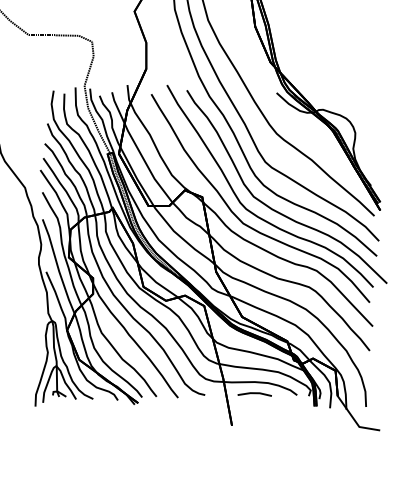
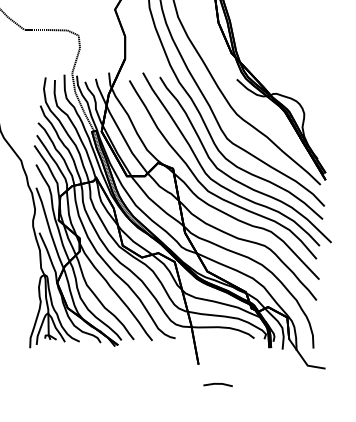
line: (254, 394) -> (217, 384), moved

